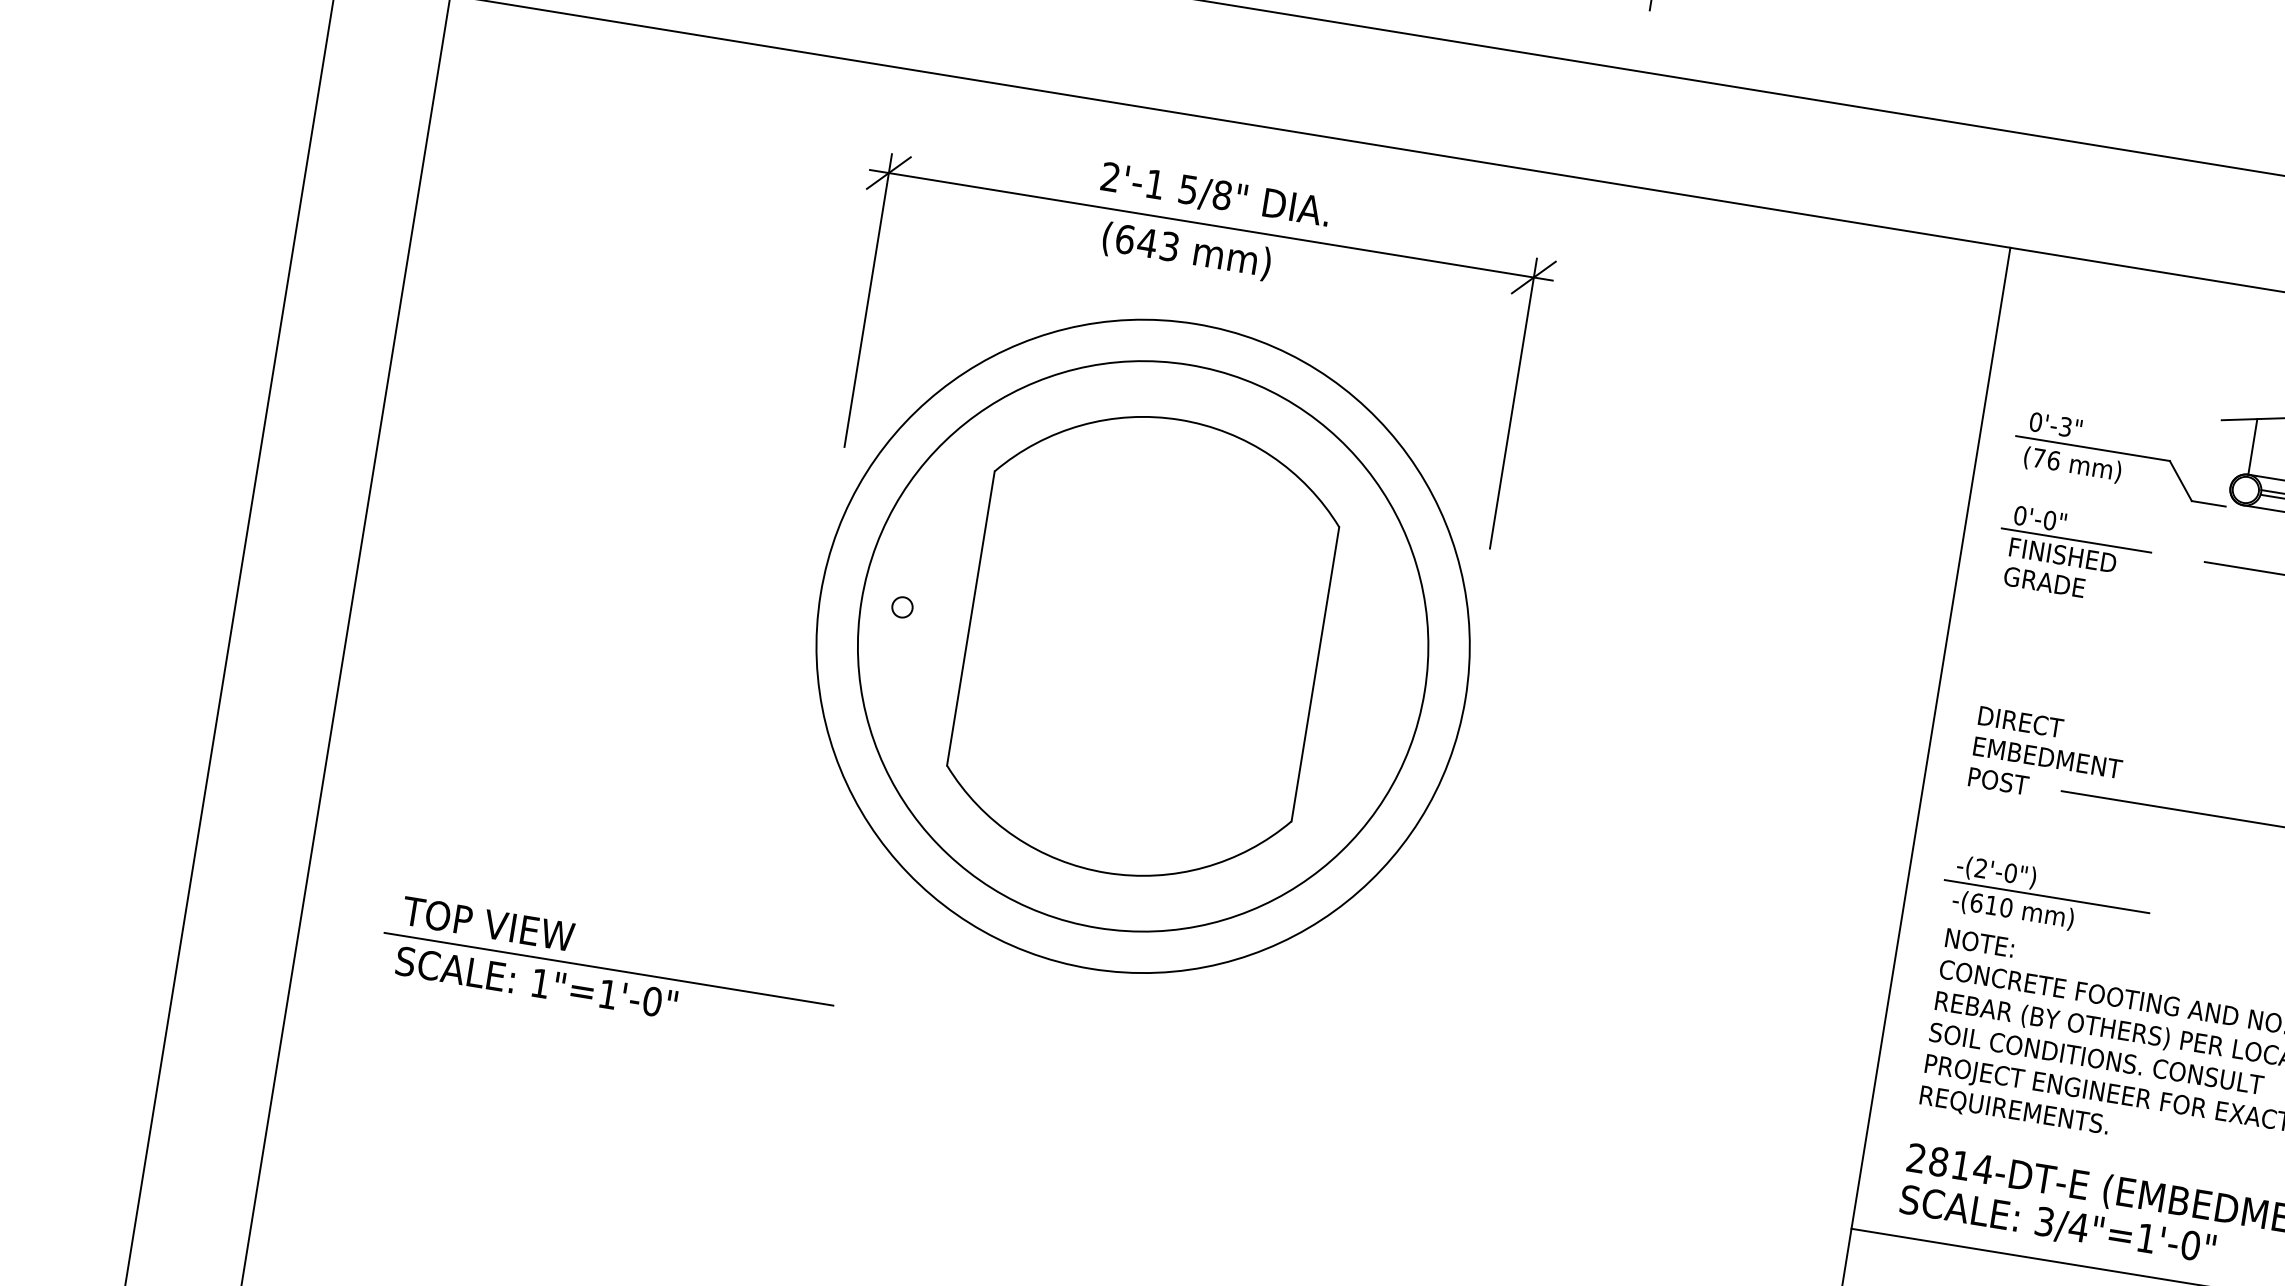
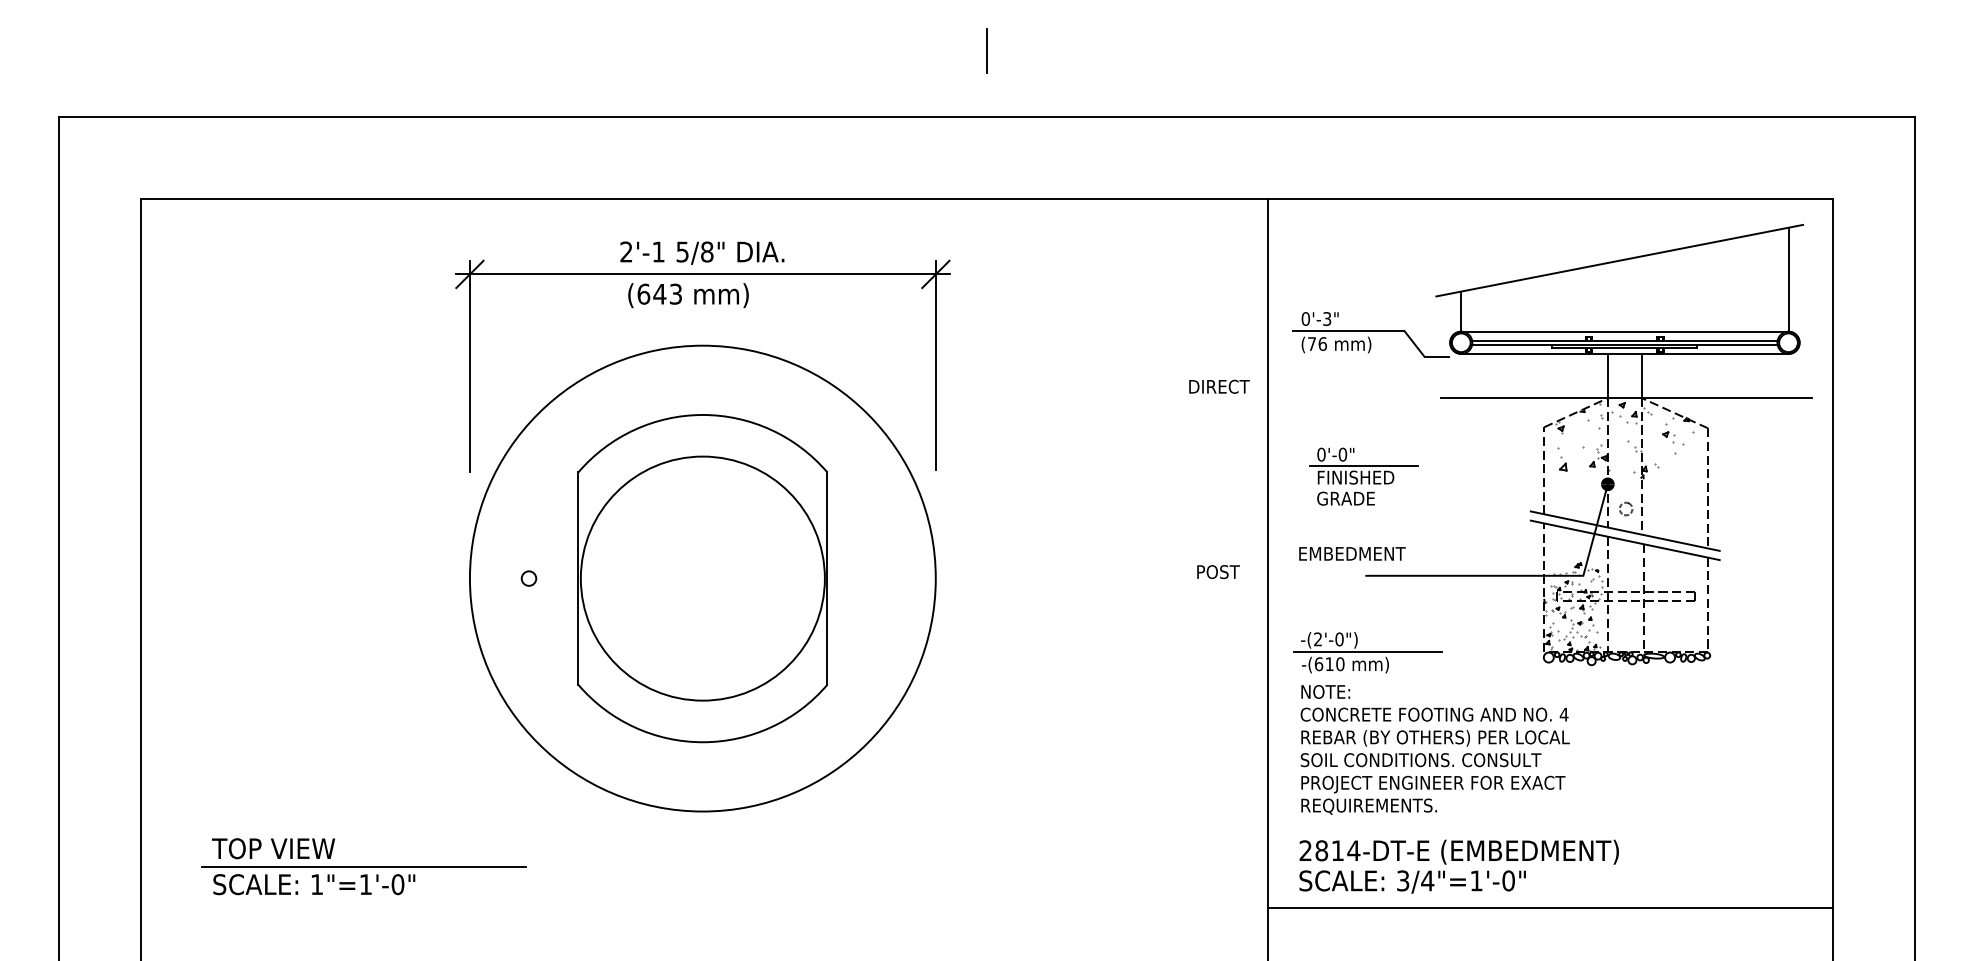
part: (2073, 555) -> (1363, 476), moved
circle: (1142, 646) -> (702, 578), size x0.6
text: (2021, 721) -> (1219, 386), moved
text: (1998, 781) -> (1218, 572), moved

